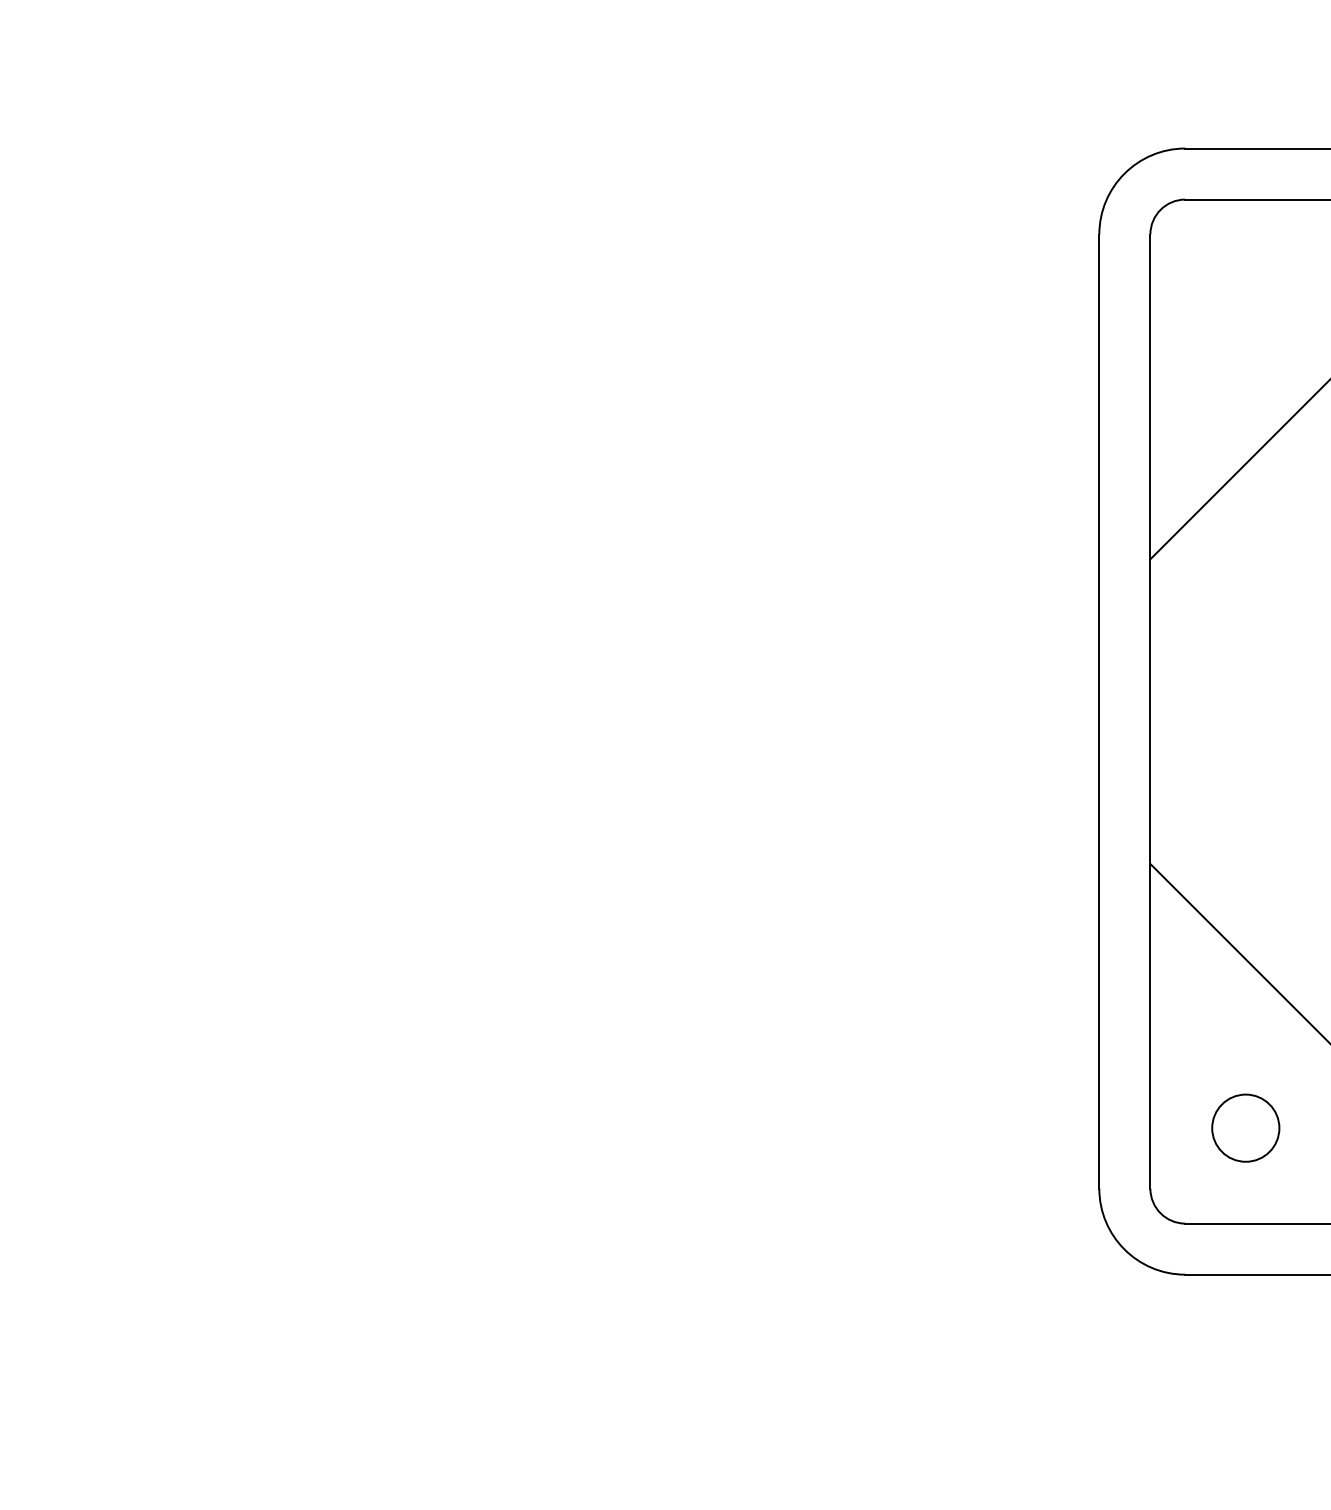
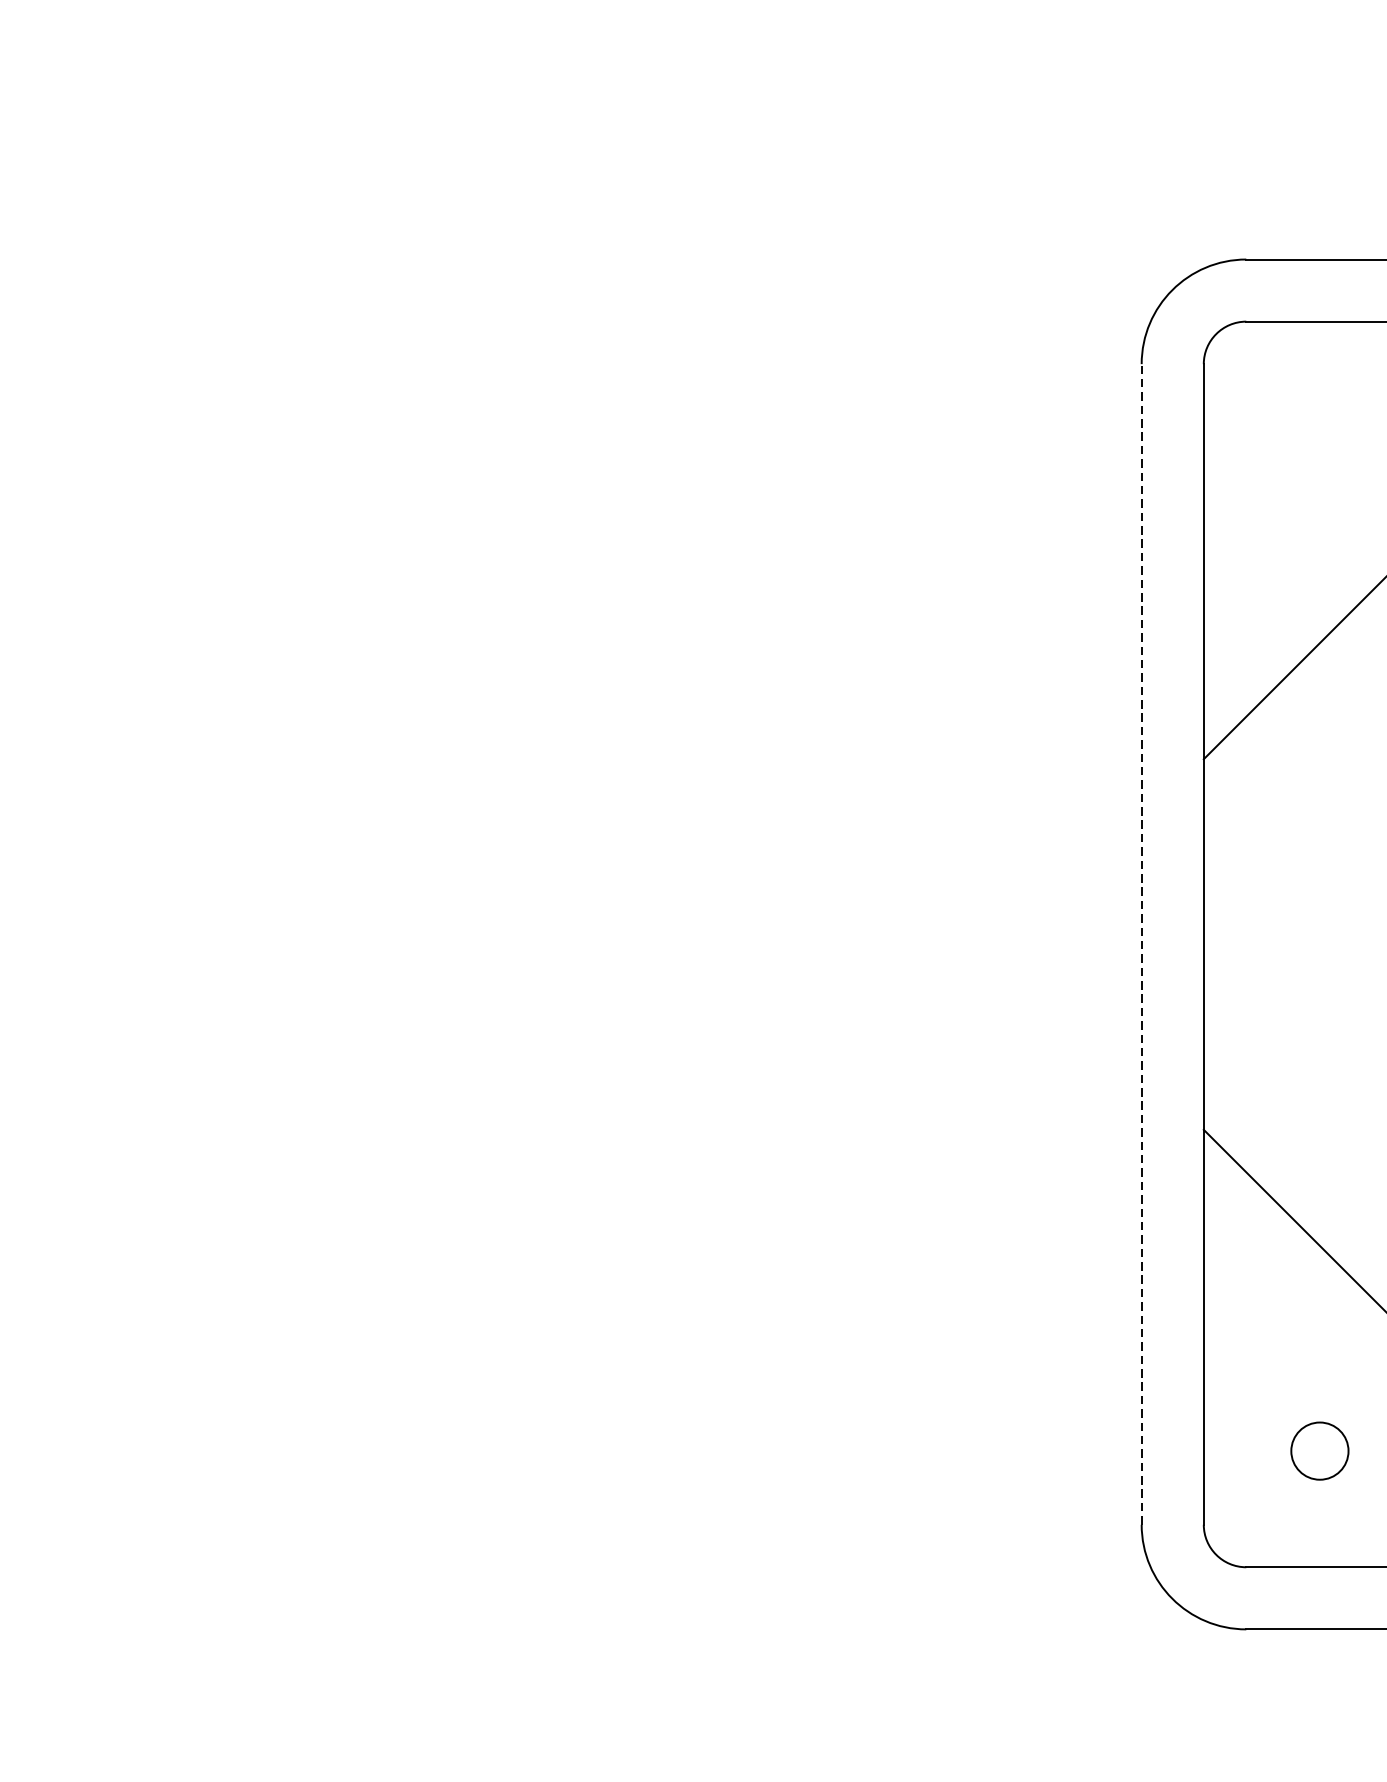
line: (1099, 711) -> (1141, 944), solid -> dashed
circle: (1245, 1127) -> (1319, 1450), size x0.7

